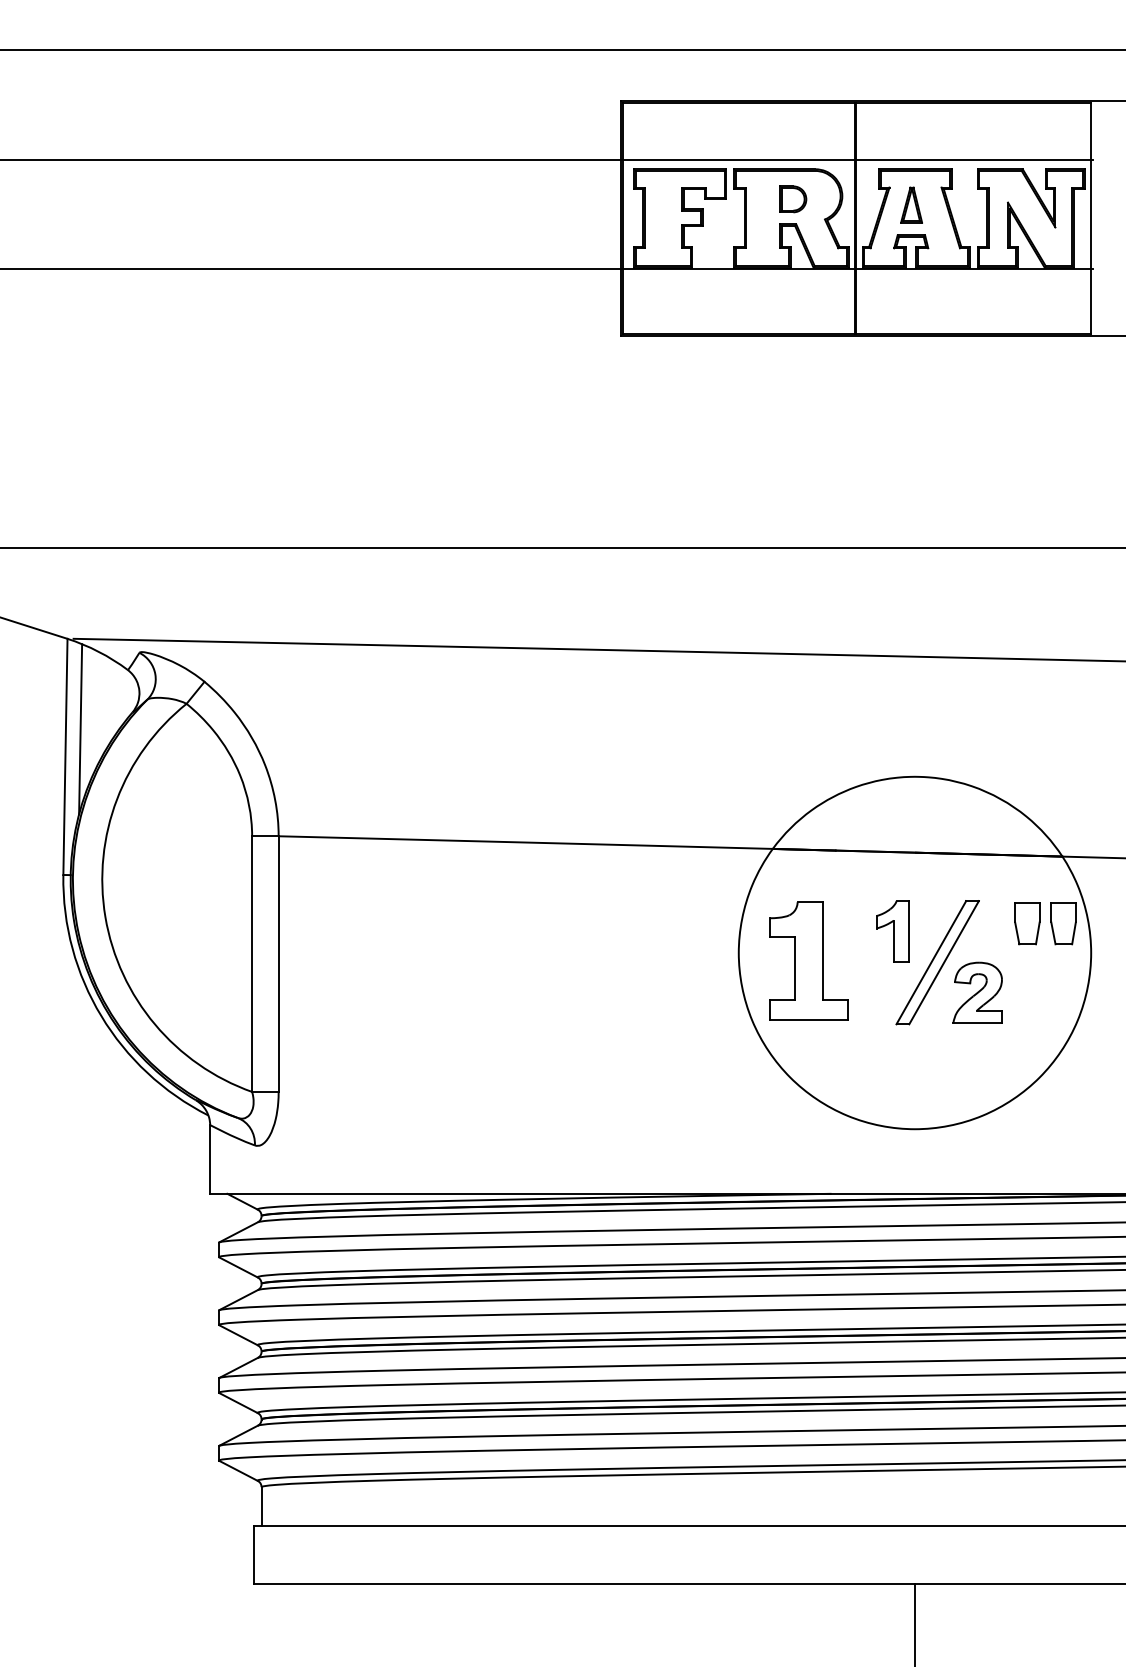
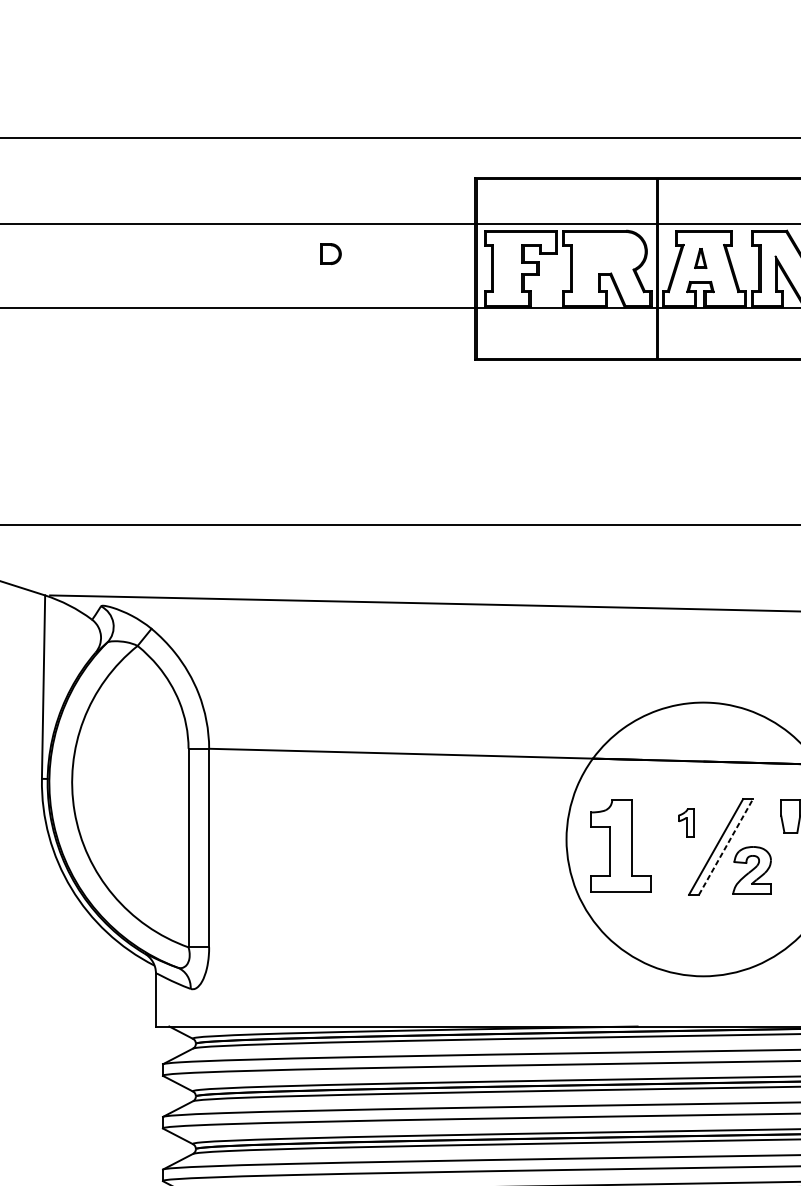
part: (793, 199) -> (330, 254), moved
part: (911, 204) -> (700, 258), size x0.7
line: (80, 729) -> (55, 665), removed
part: (892, 931) -> (685, 822), size x0.6
line: (944, 962) -> (726, 846), solid -> dashed

